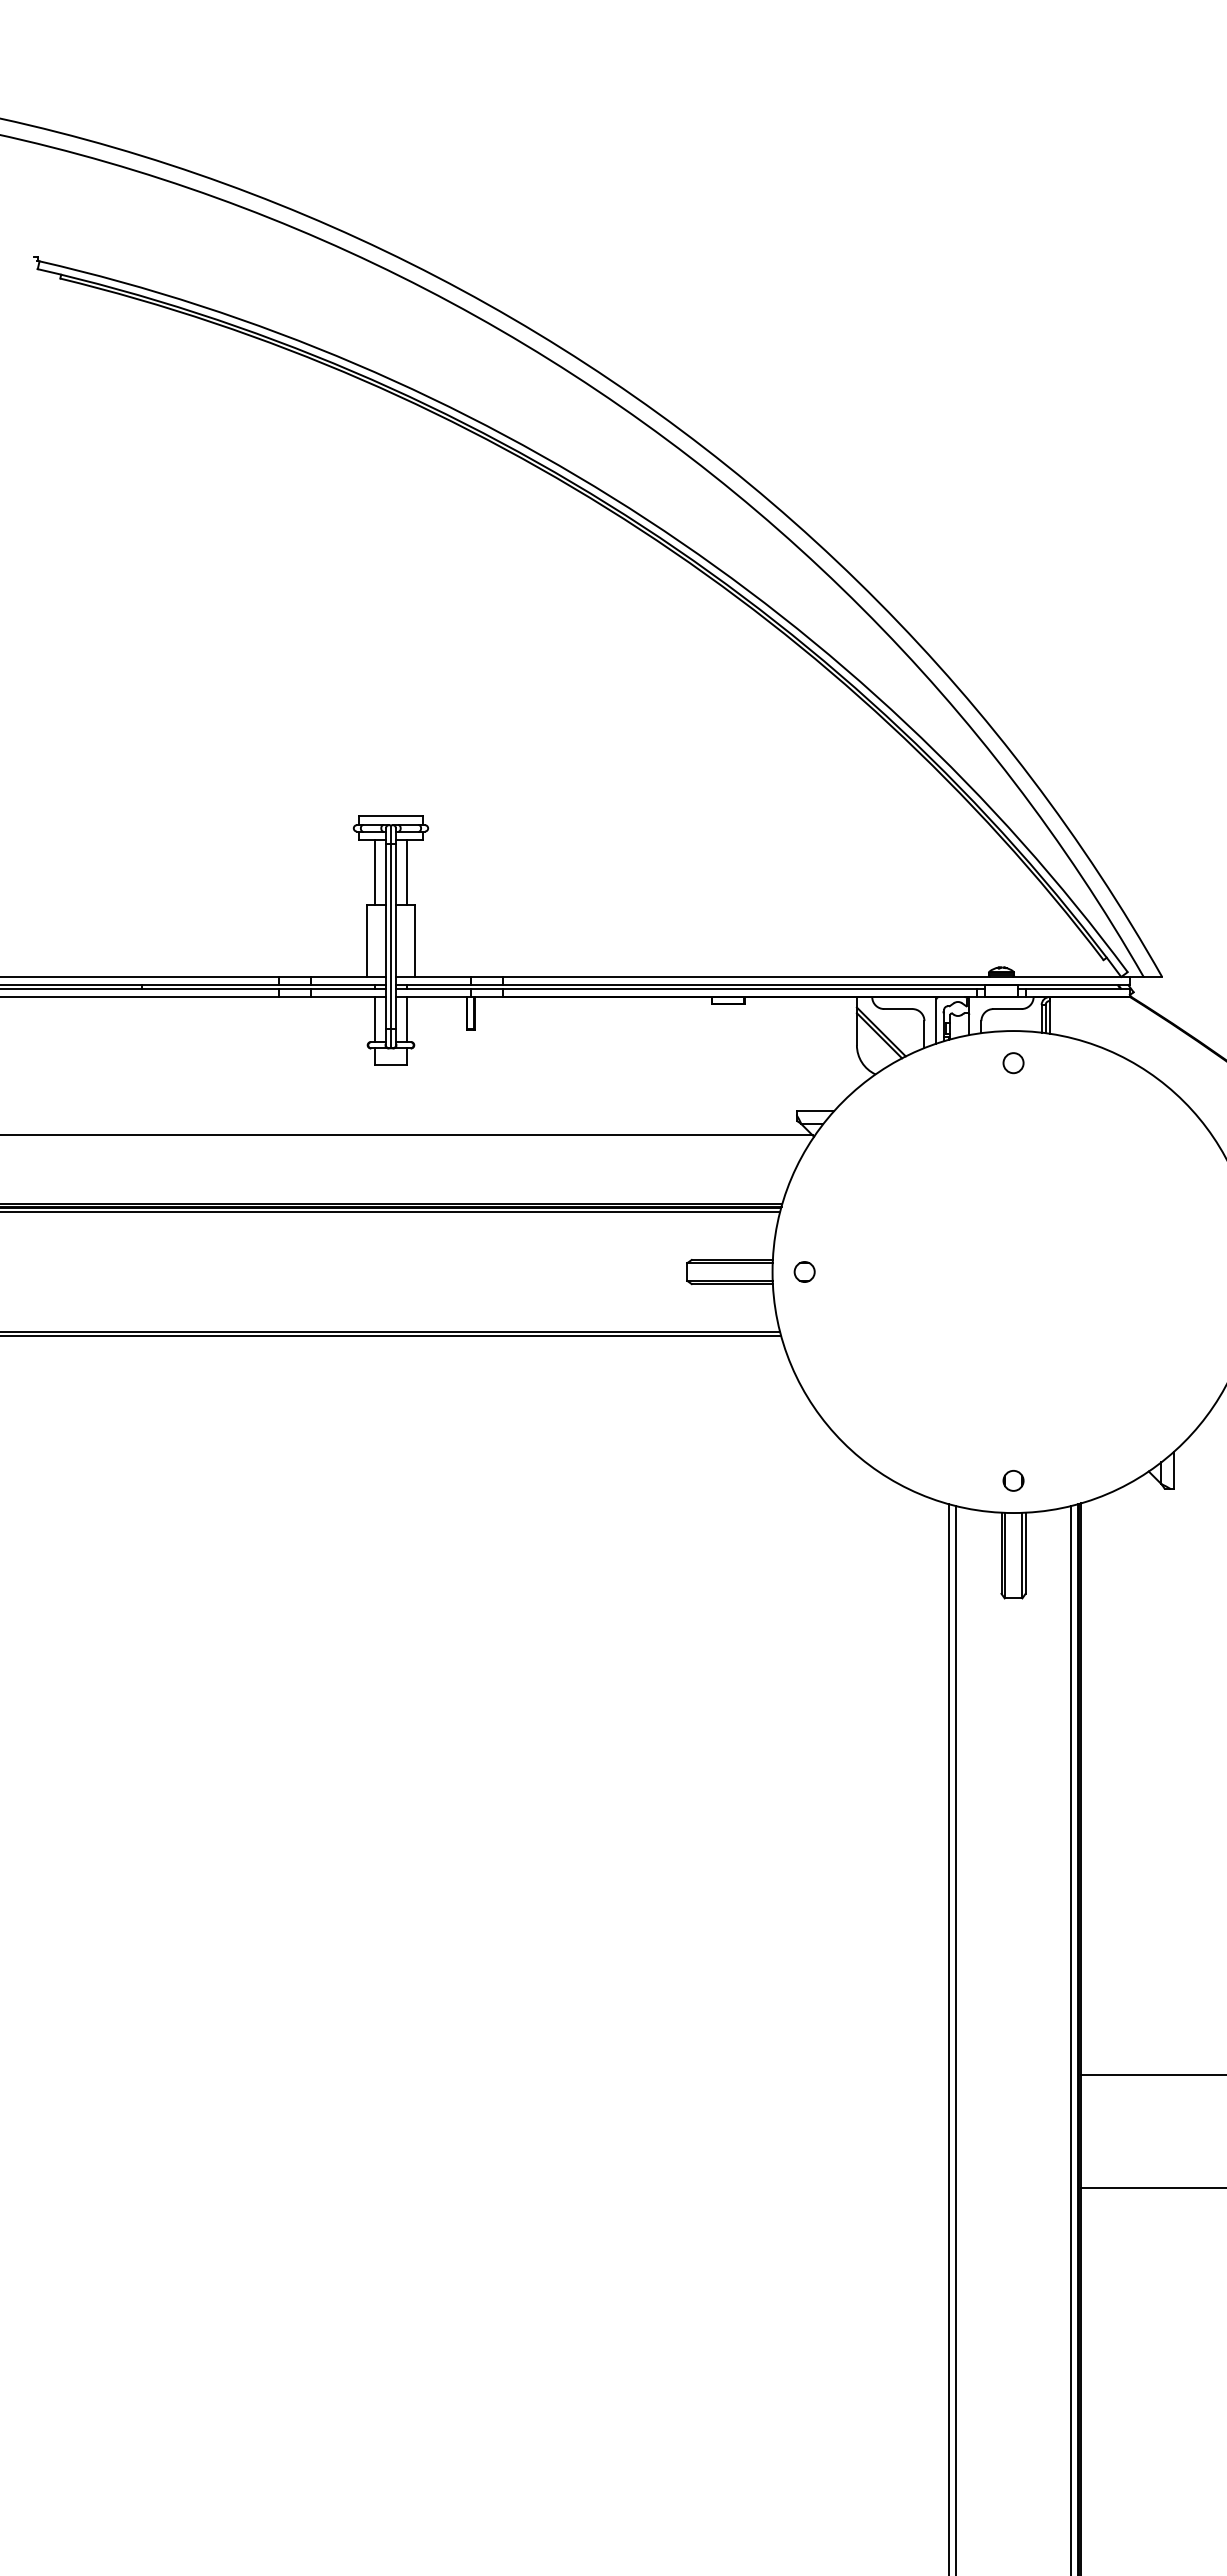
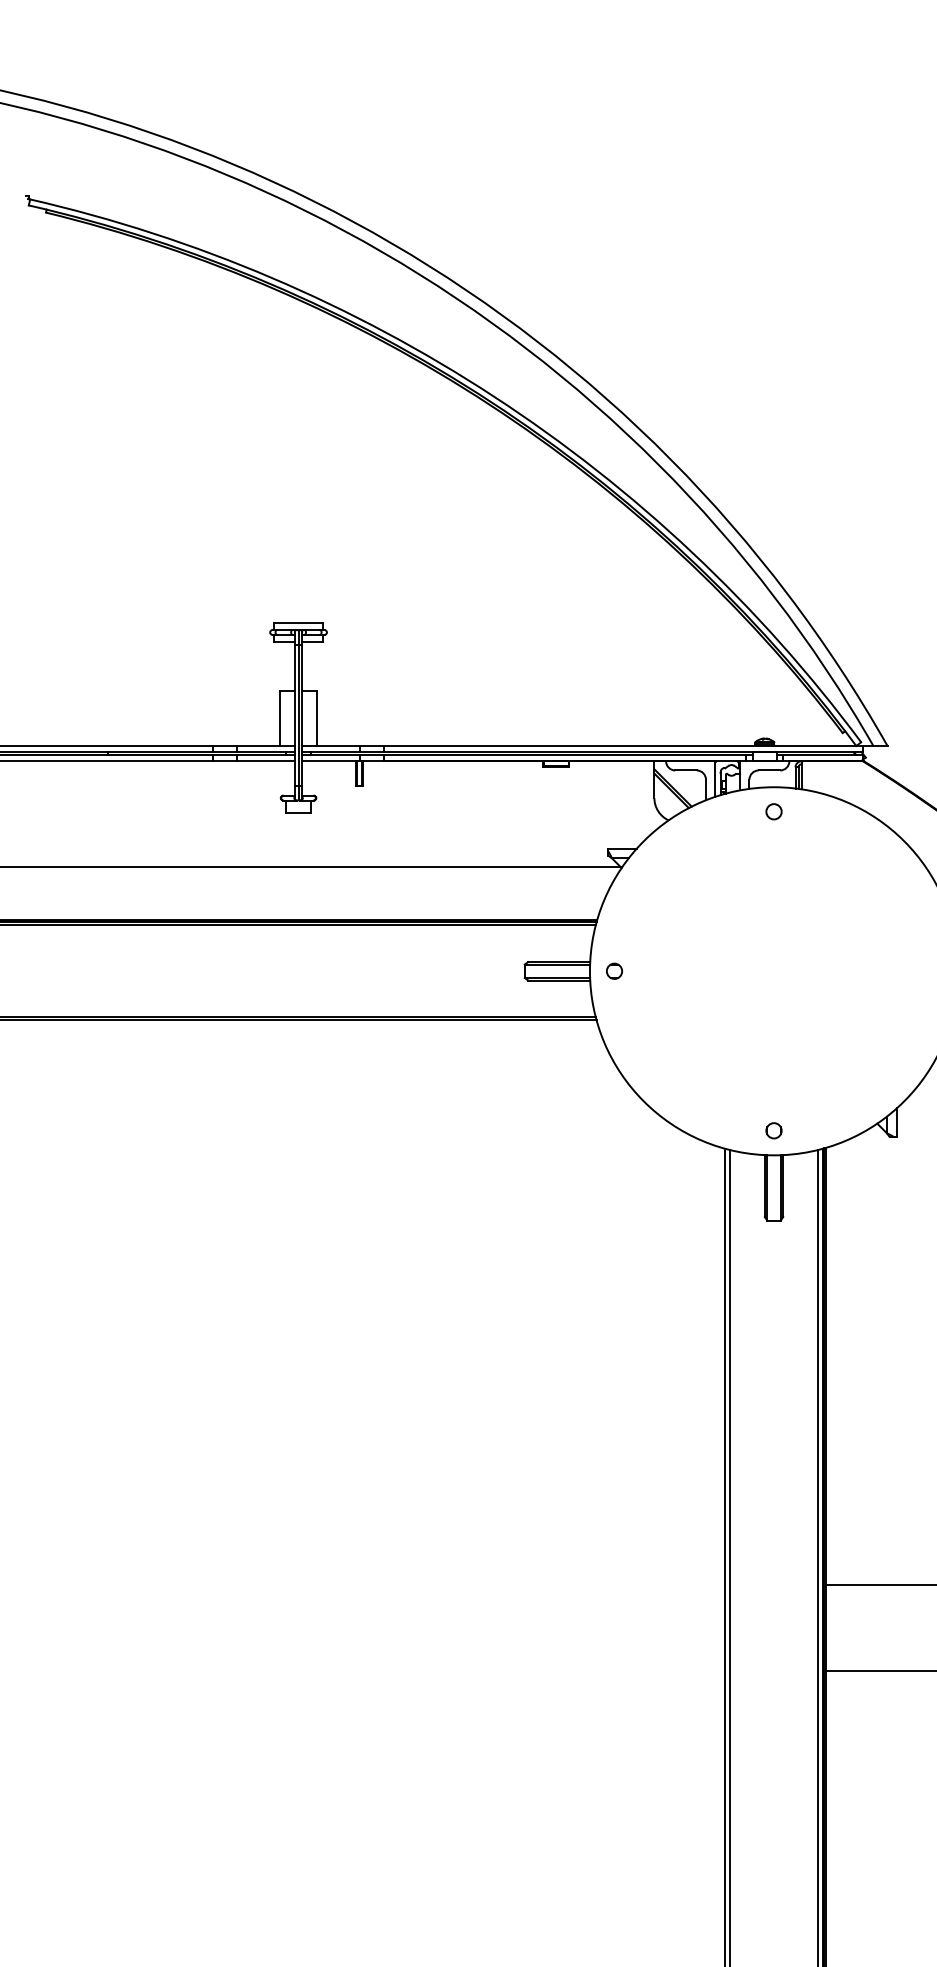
line: (374, 872) -> (285, 666), removed
line: (407, 872) -> (311, 666), removed
line: (374, 1019) -> (285, 778), removed
line: (407, 1019) -> (311, 778), removed

